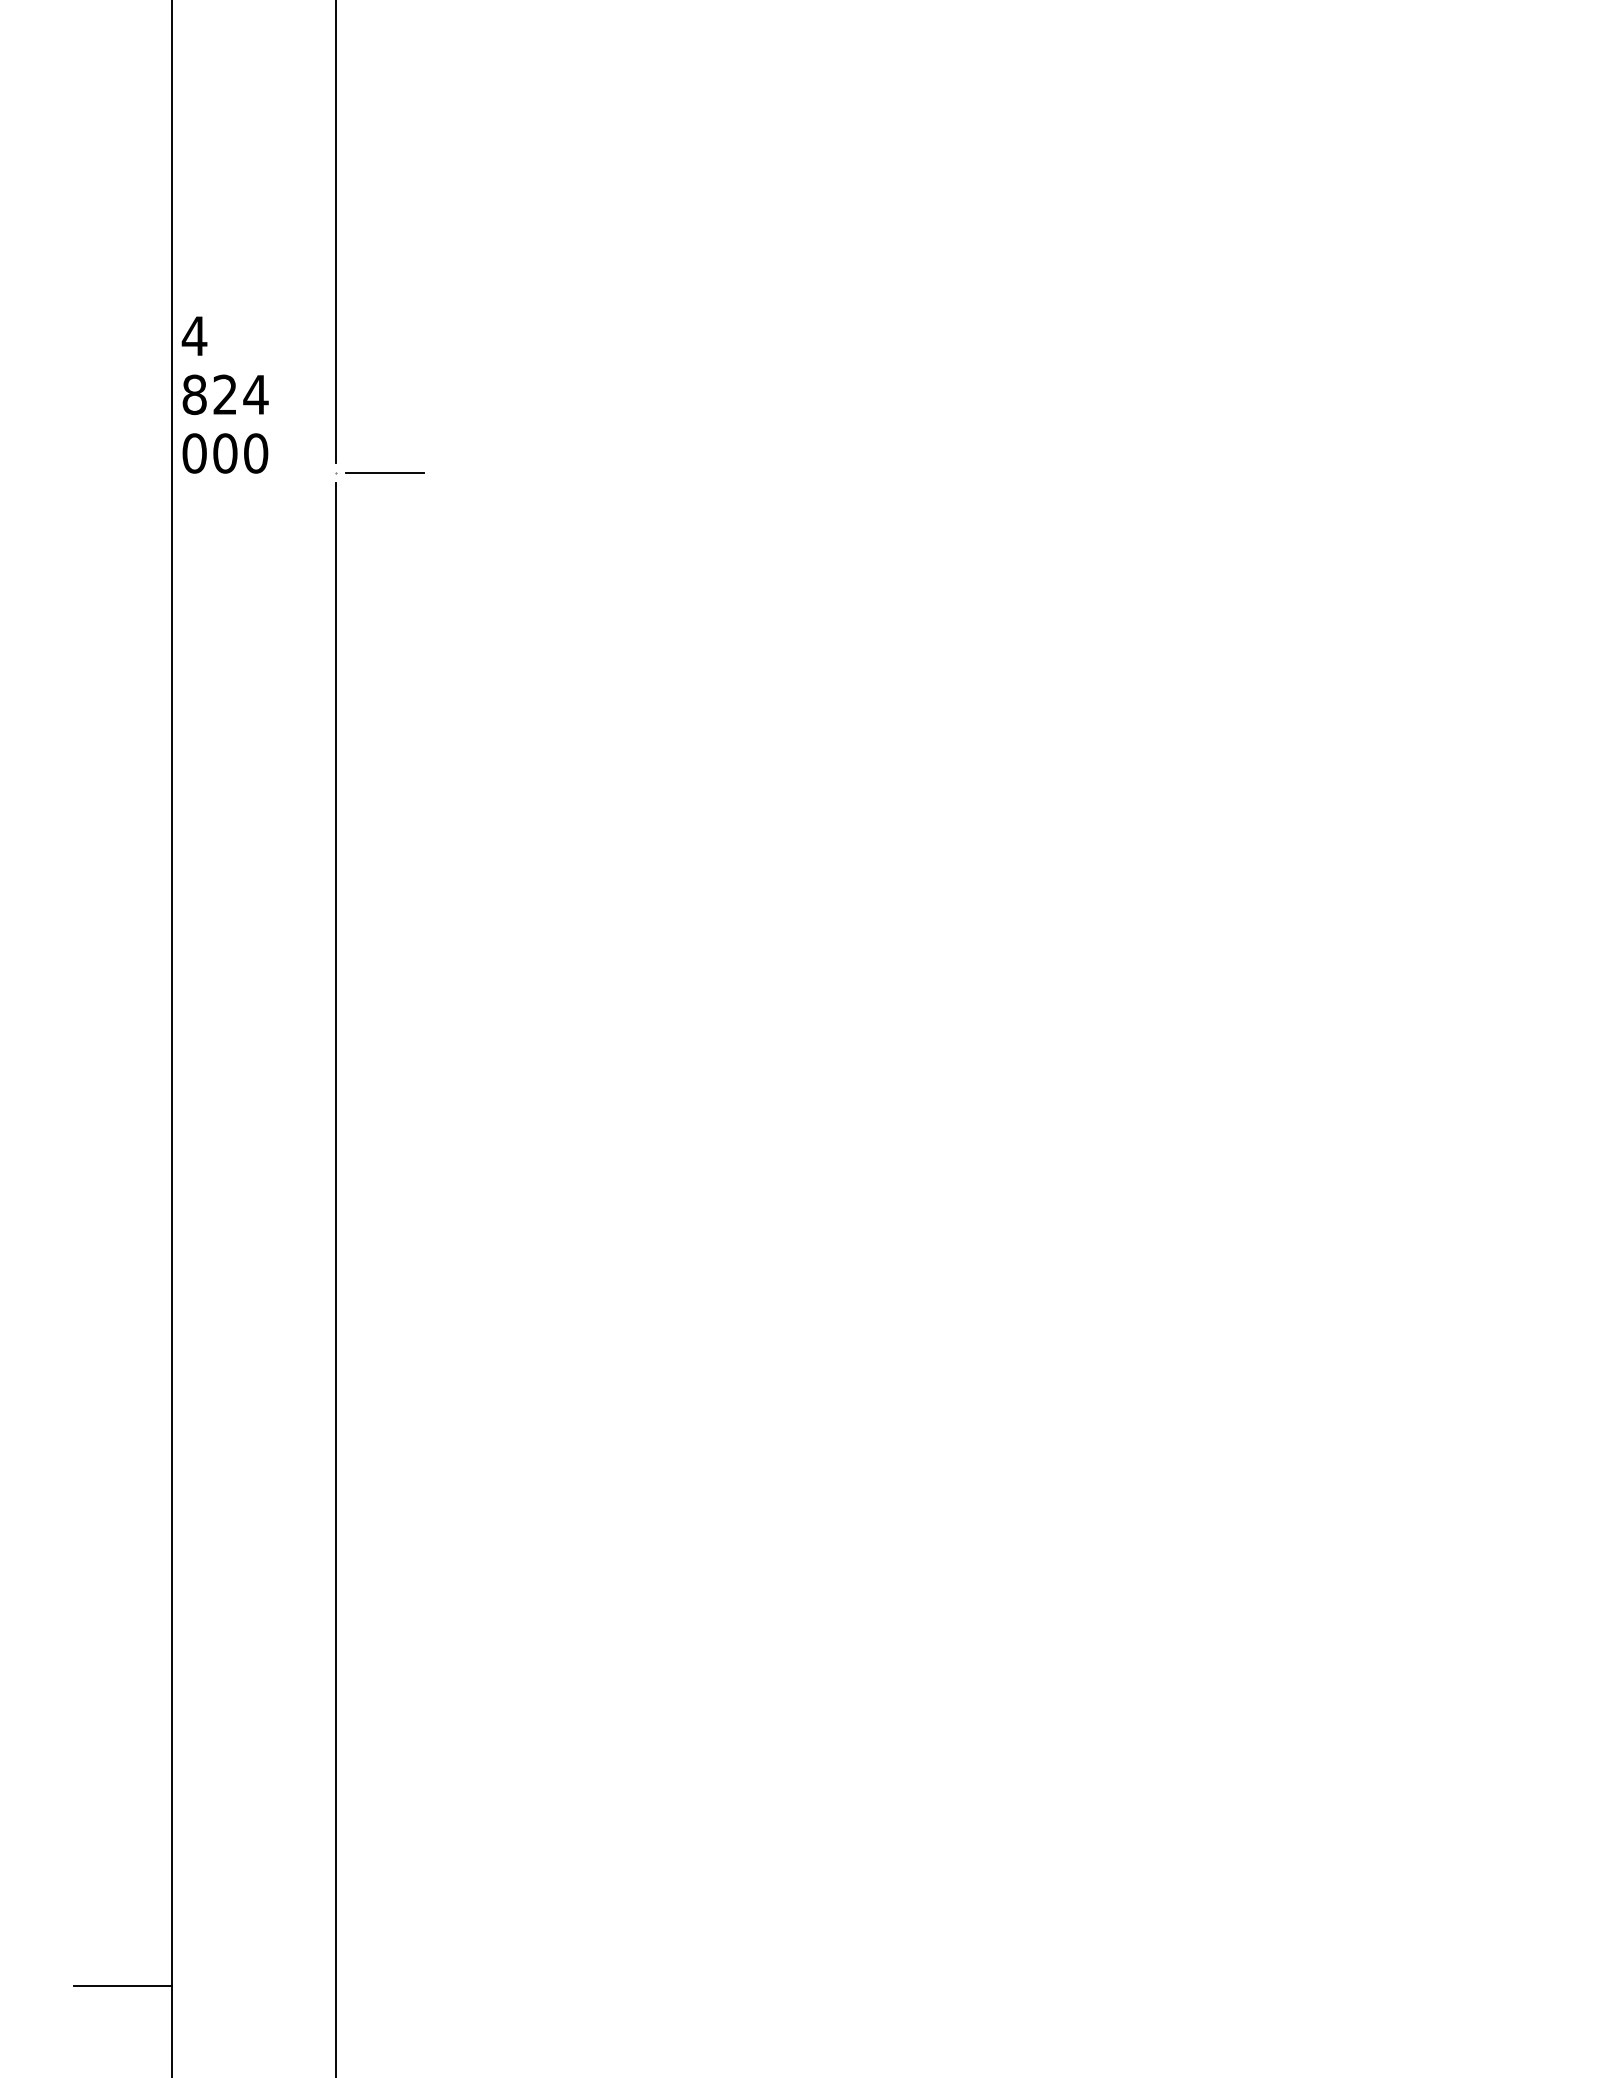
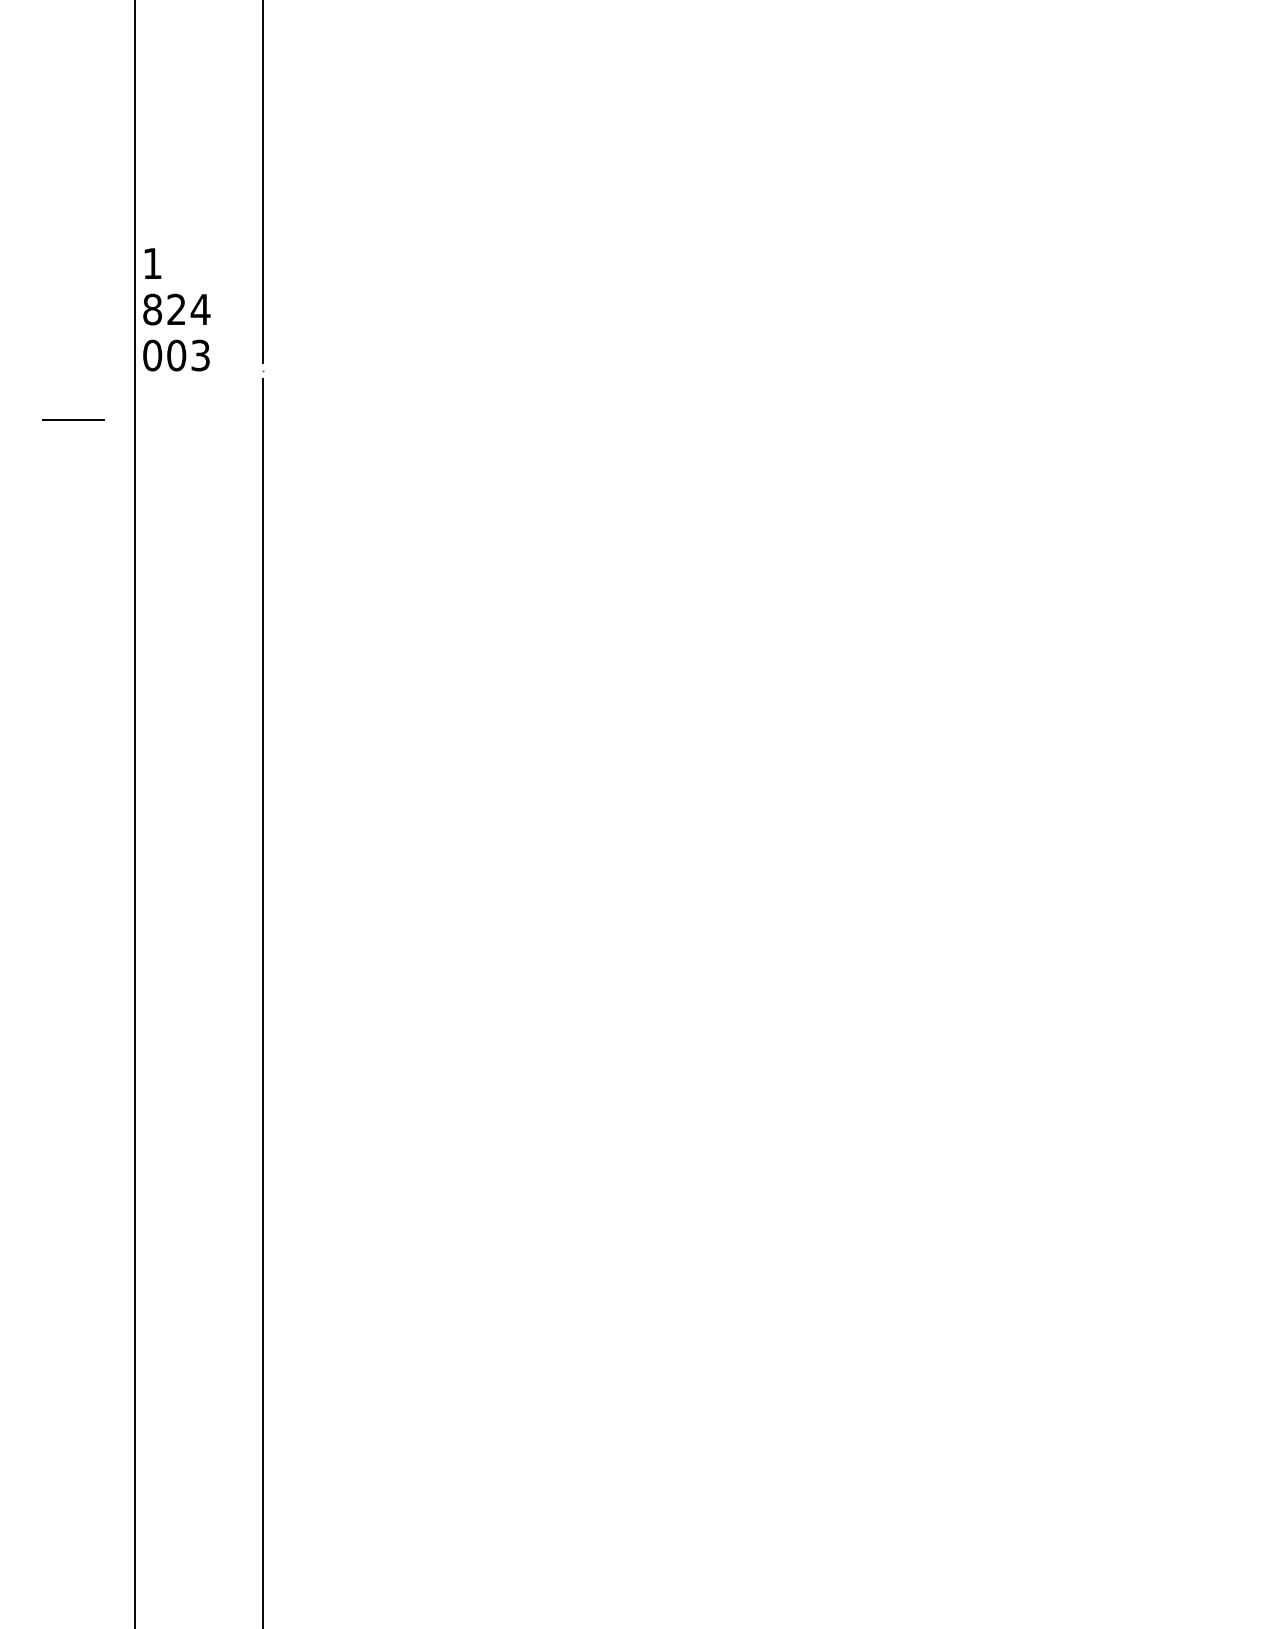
text: (194, 335) -> (152, 263), 4 -> 1
text: (256, 453) -> (201, 355), 000 -> 003
line: (384, 472) -> (73, 419), moved
line: (122, 1986) -> (96, 1557), removed

